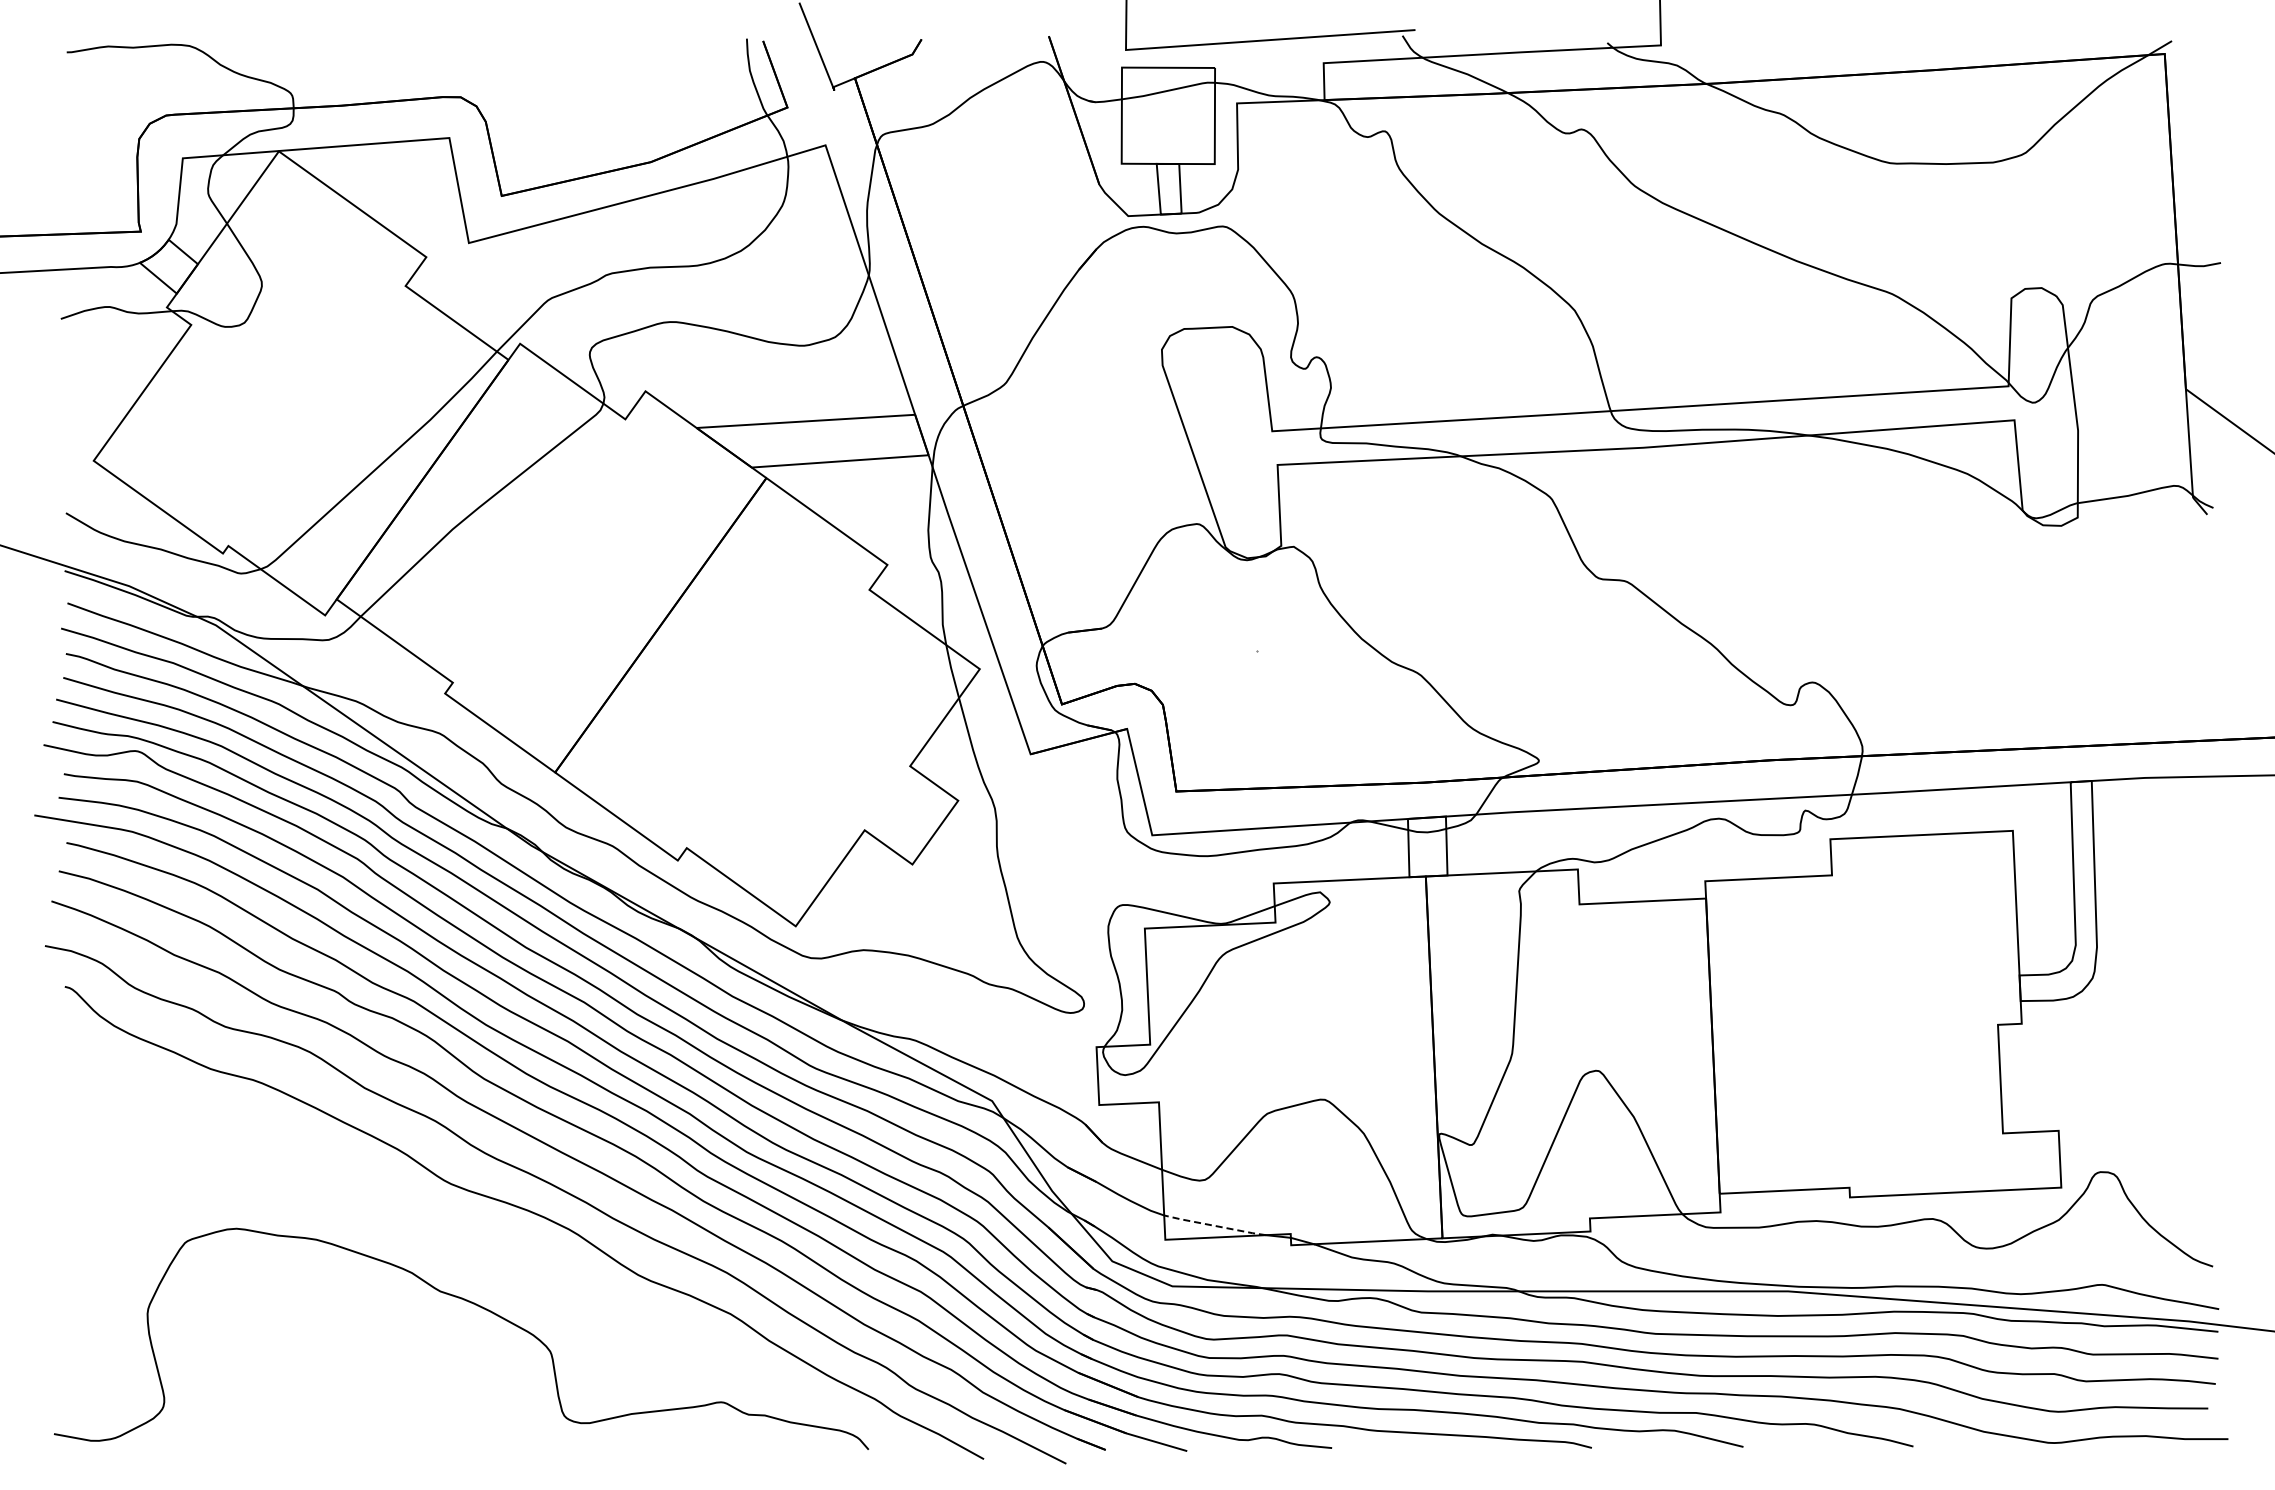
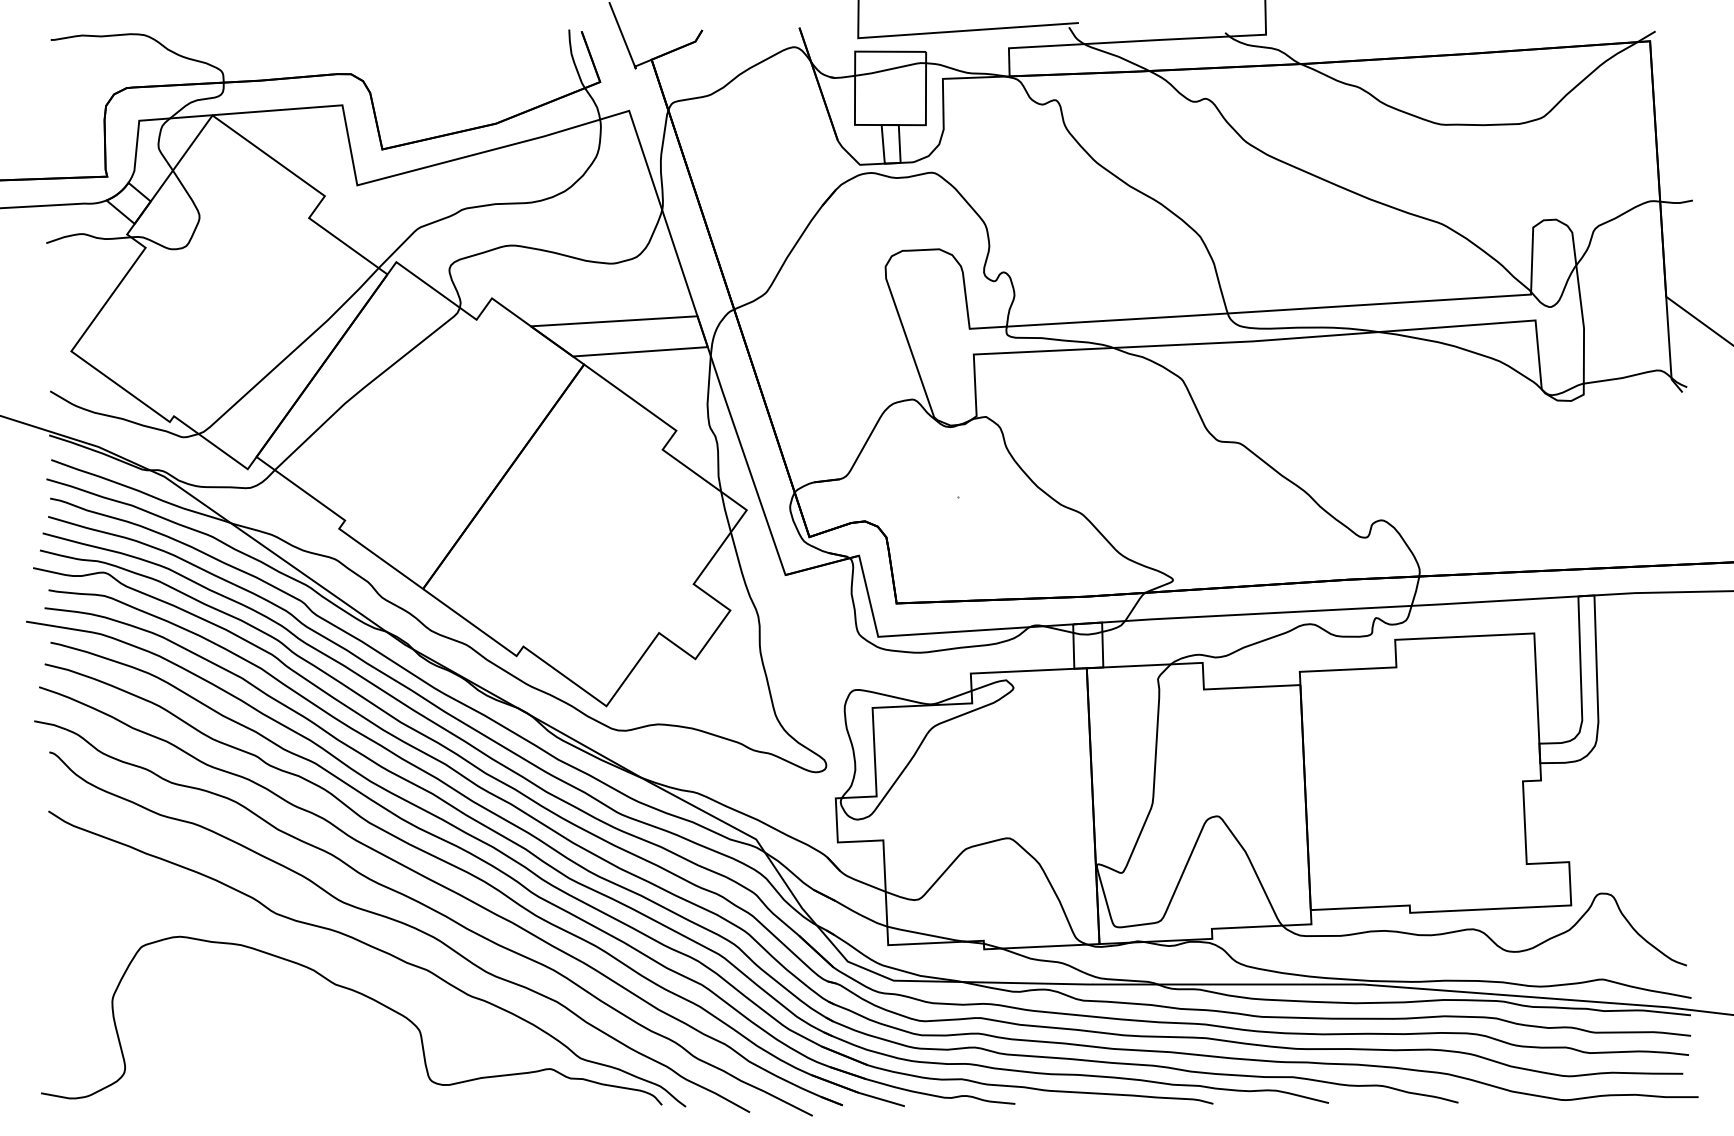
line: (1214, 1225) -> (925, 934), dashed -> solid
curve: (489, 1243) -> (373, 948), added

